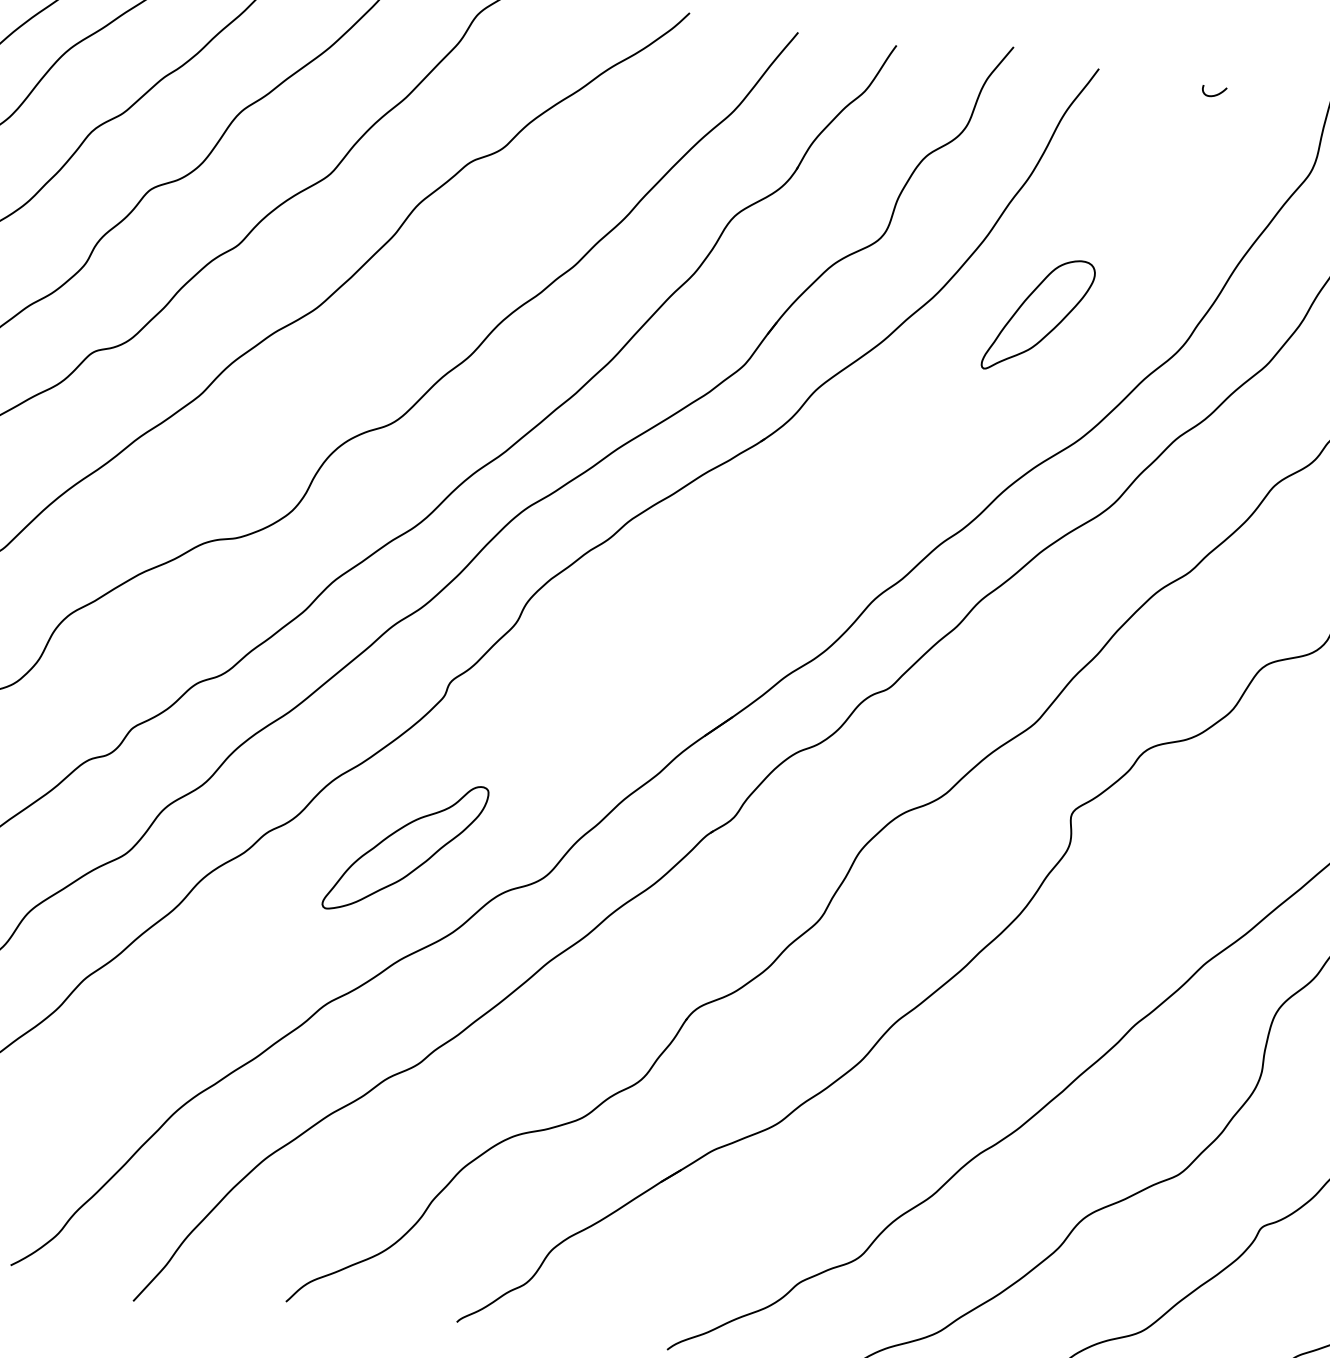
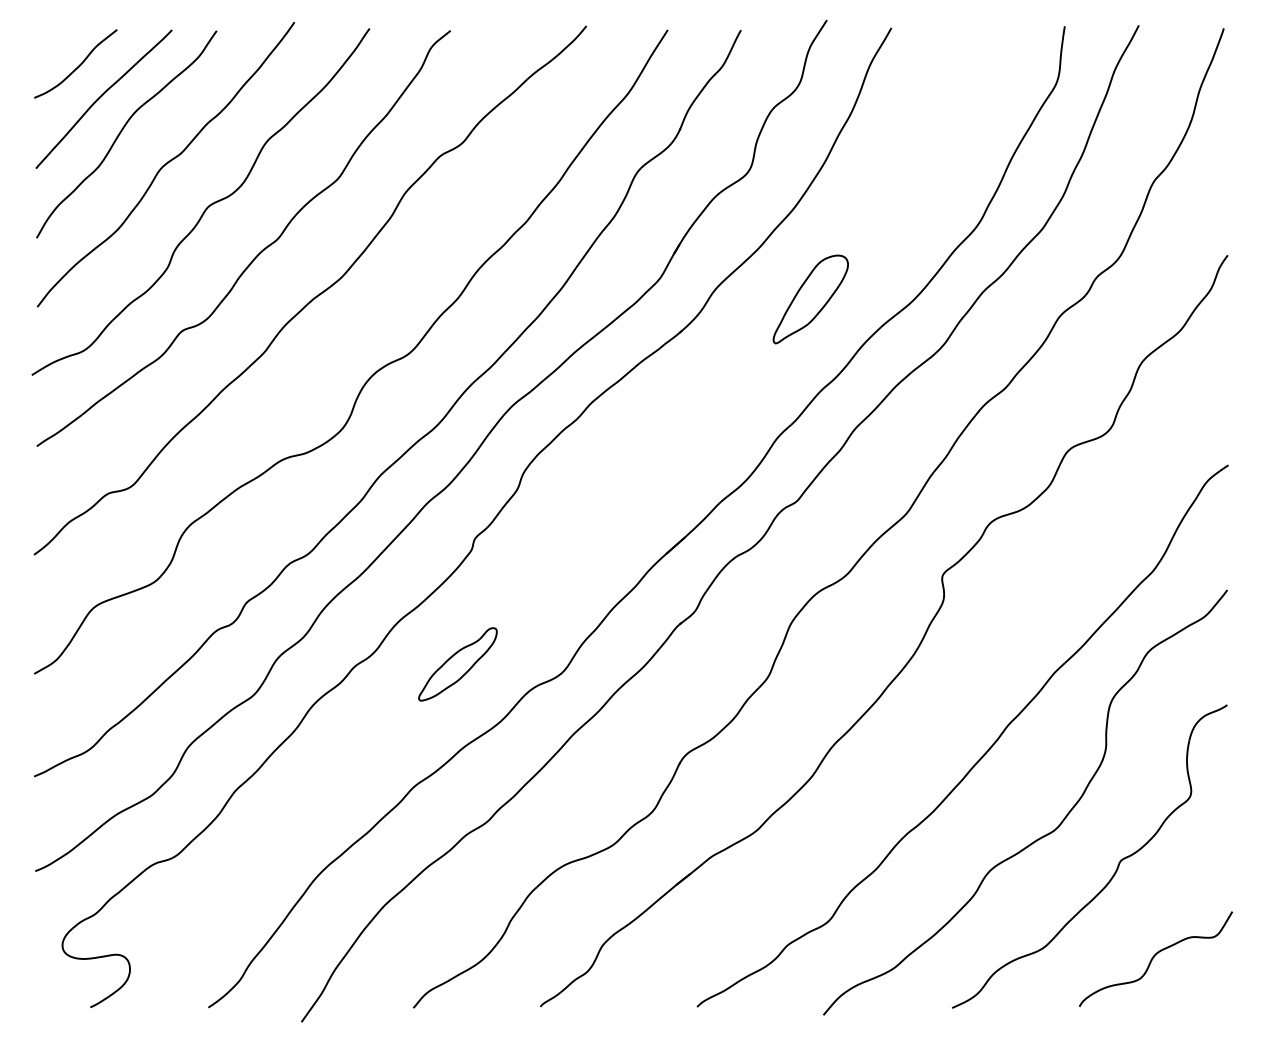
curve: (1214, 94) -> (978, 35), removed
part: (1038, 315) -> (810, 299), moved
part: (405, 848) -> (457, 664), size x0.7

